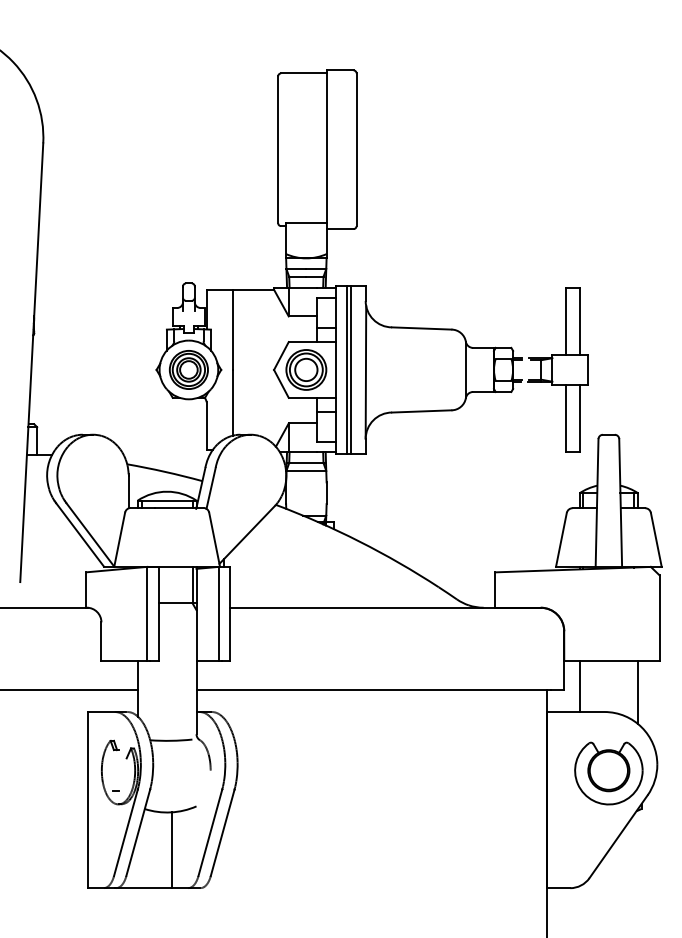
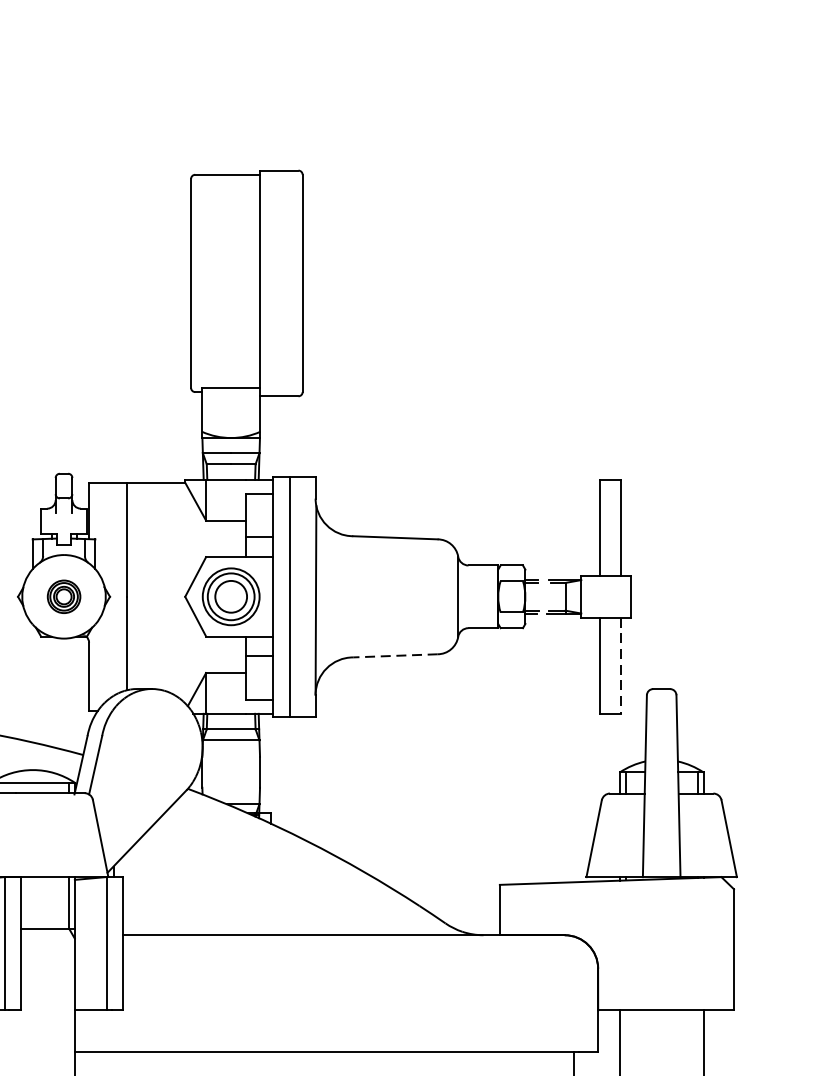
part: (188, 369) -> (63, 596), size x0.6
line: (351, 369) -> (295, 596), removed
line: (421, 411) -> (395, 655), solid -> dashed
line: (580, 418) -> (621, 665), solid -> dashed

